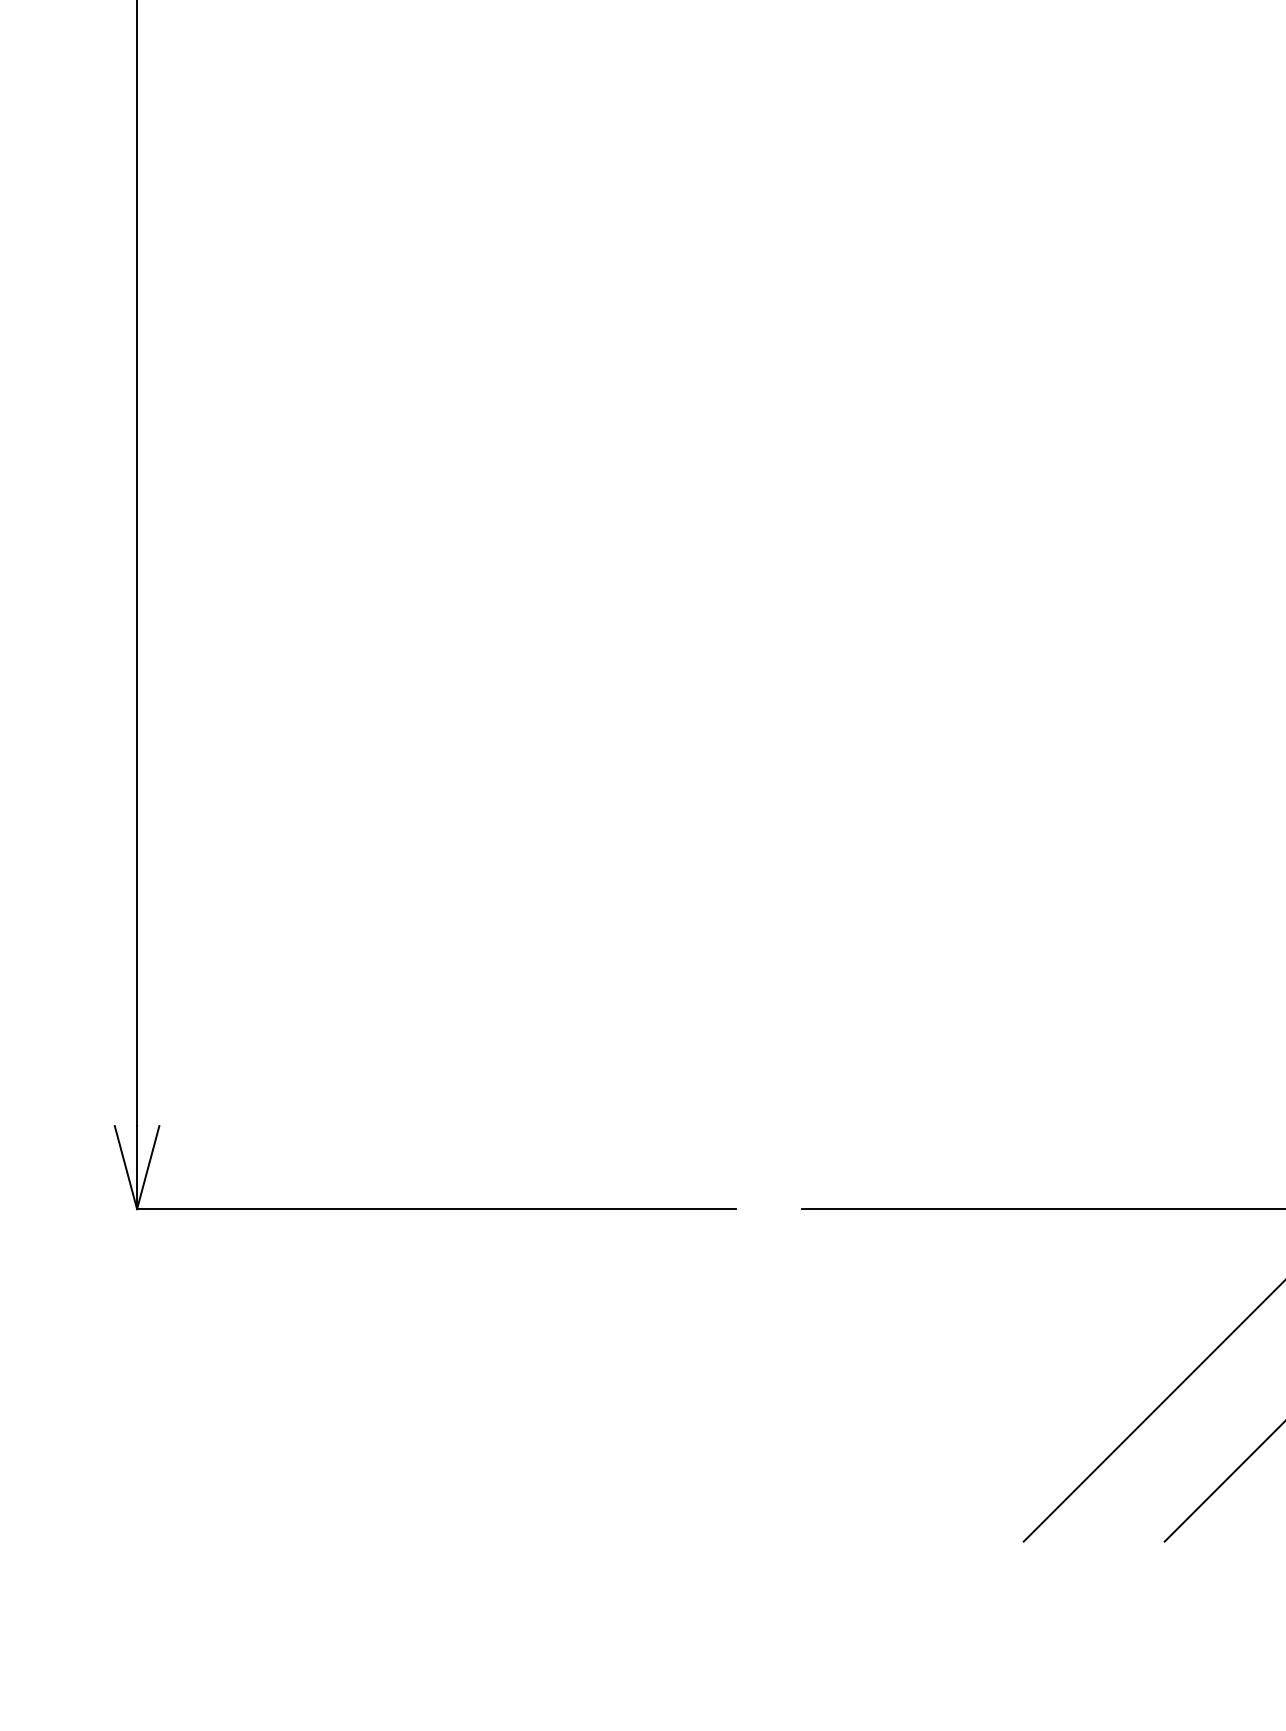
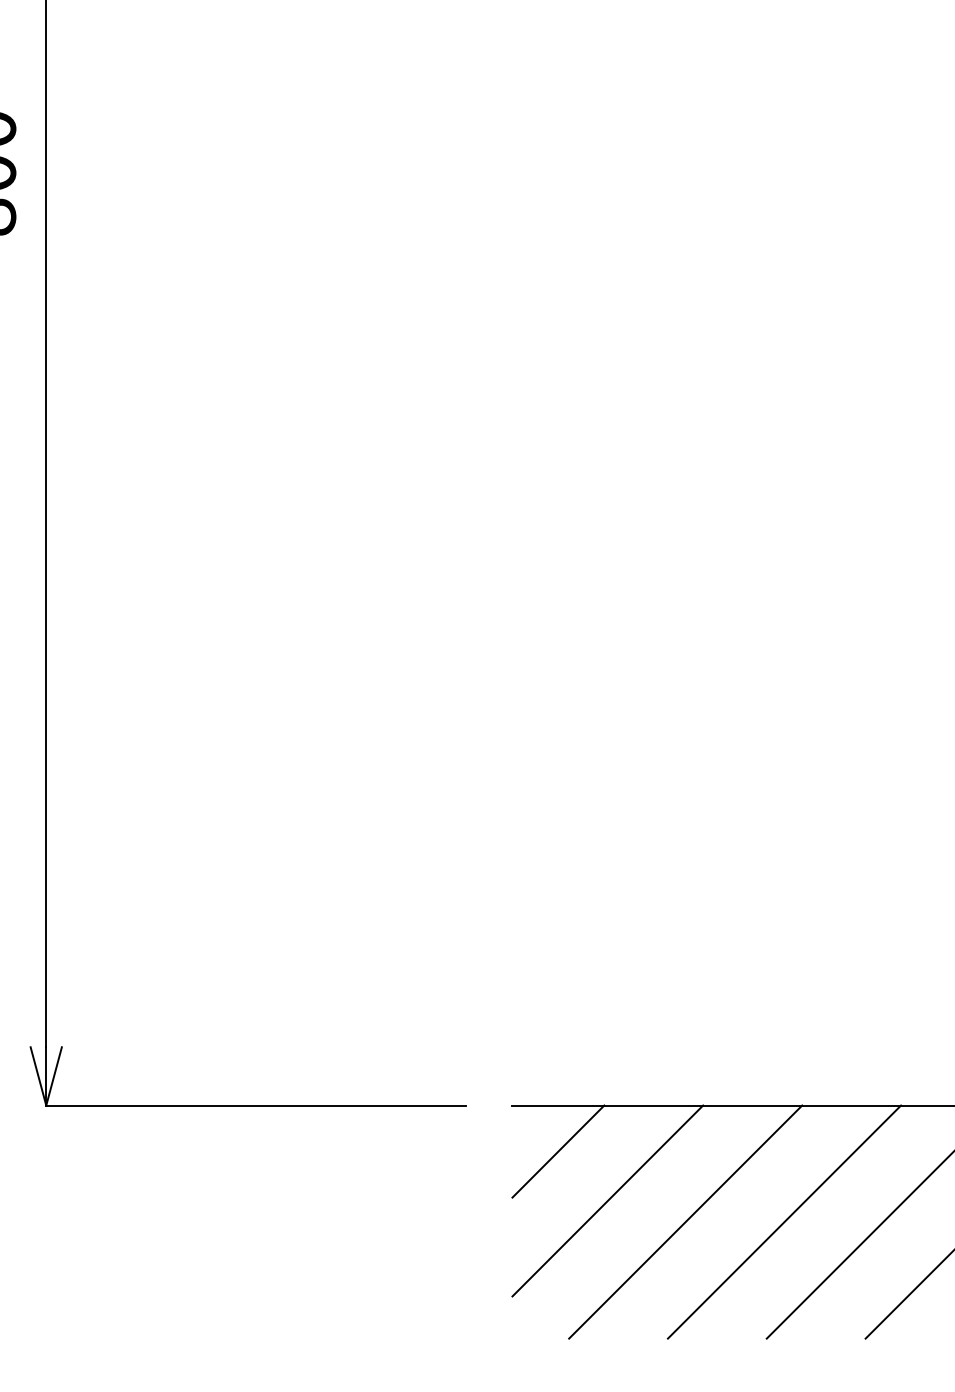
line: (867, 1274) -> (558, 1151), added
line: (937, 1344) -> (607, 1200), added
line: (1048, 1374) -> (685, 1221), added

